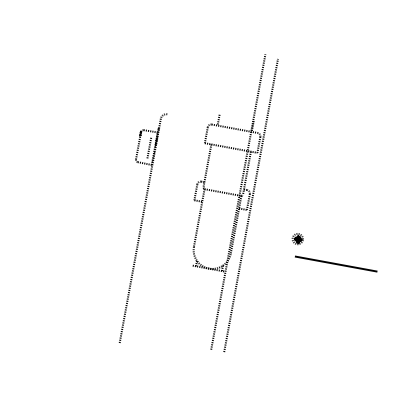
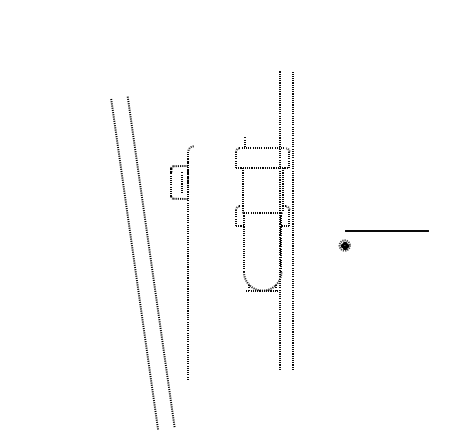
line: (87, 218) -> (134, 263), added
line: (103, 219) -> (150, 261), added
line: (335, 263) -> (386, 230), moved

